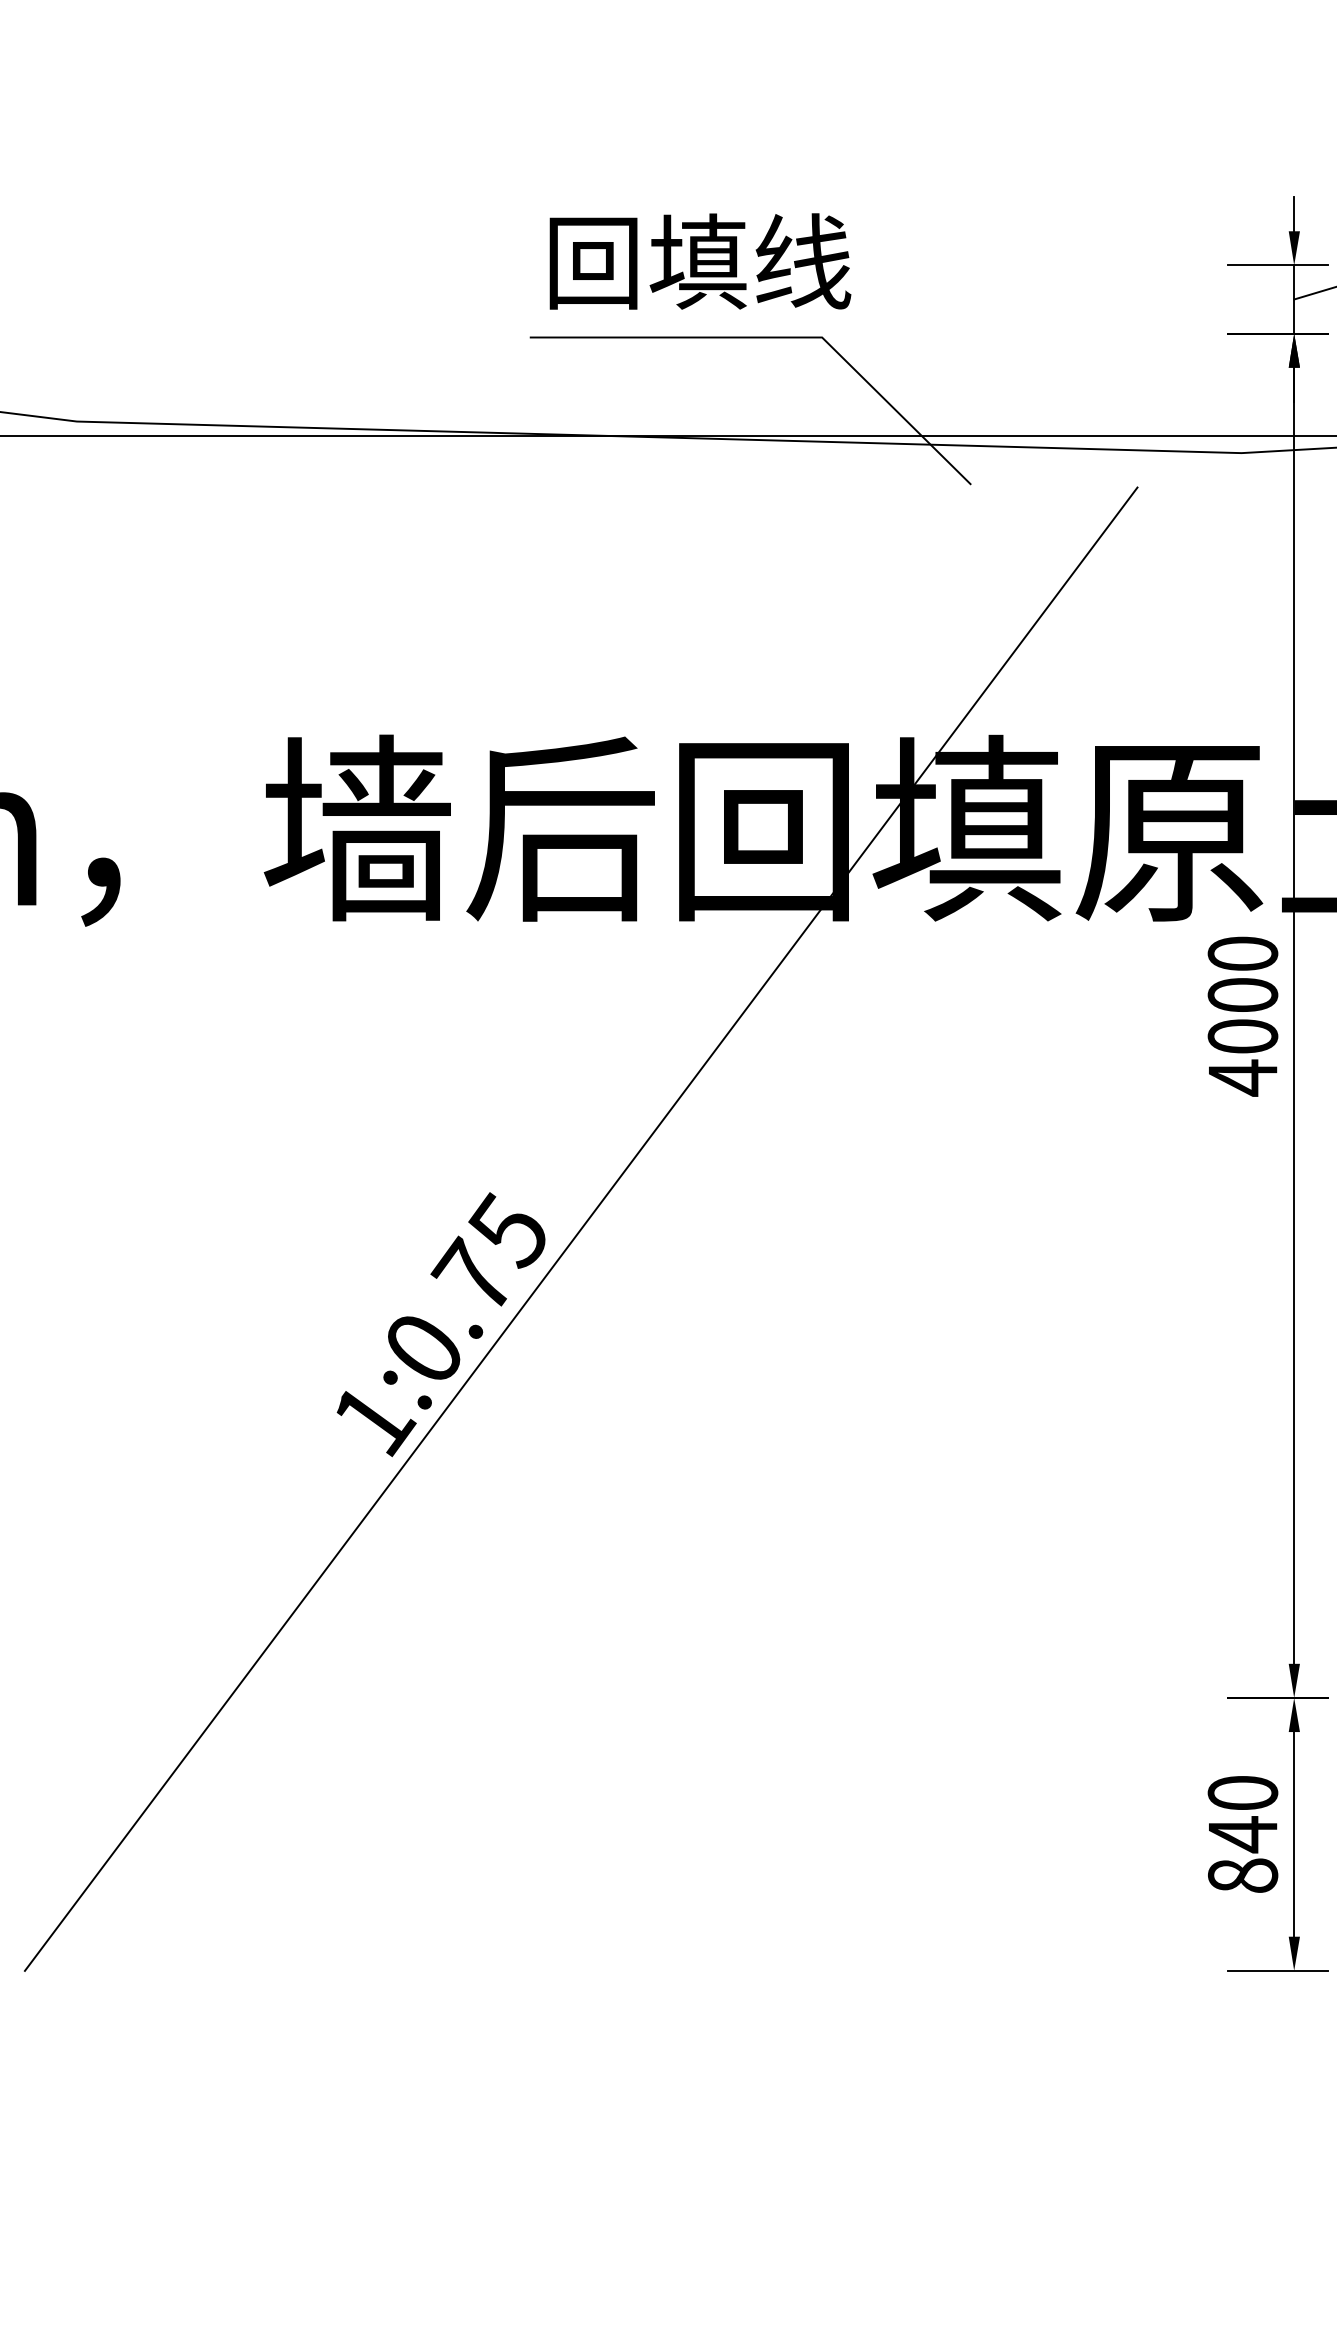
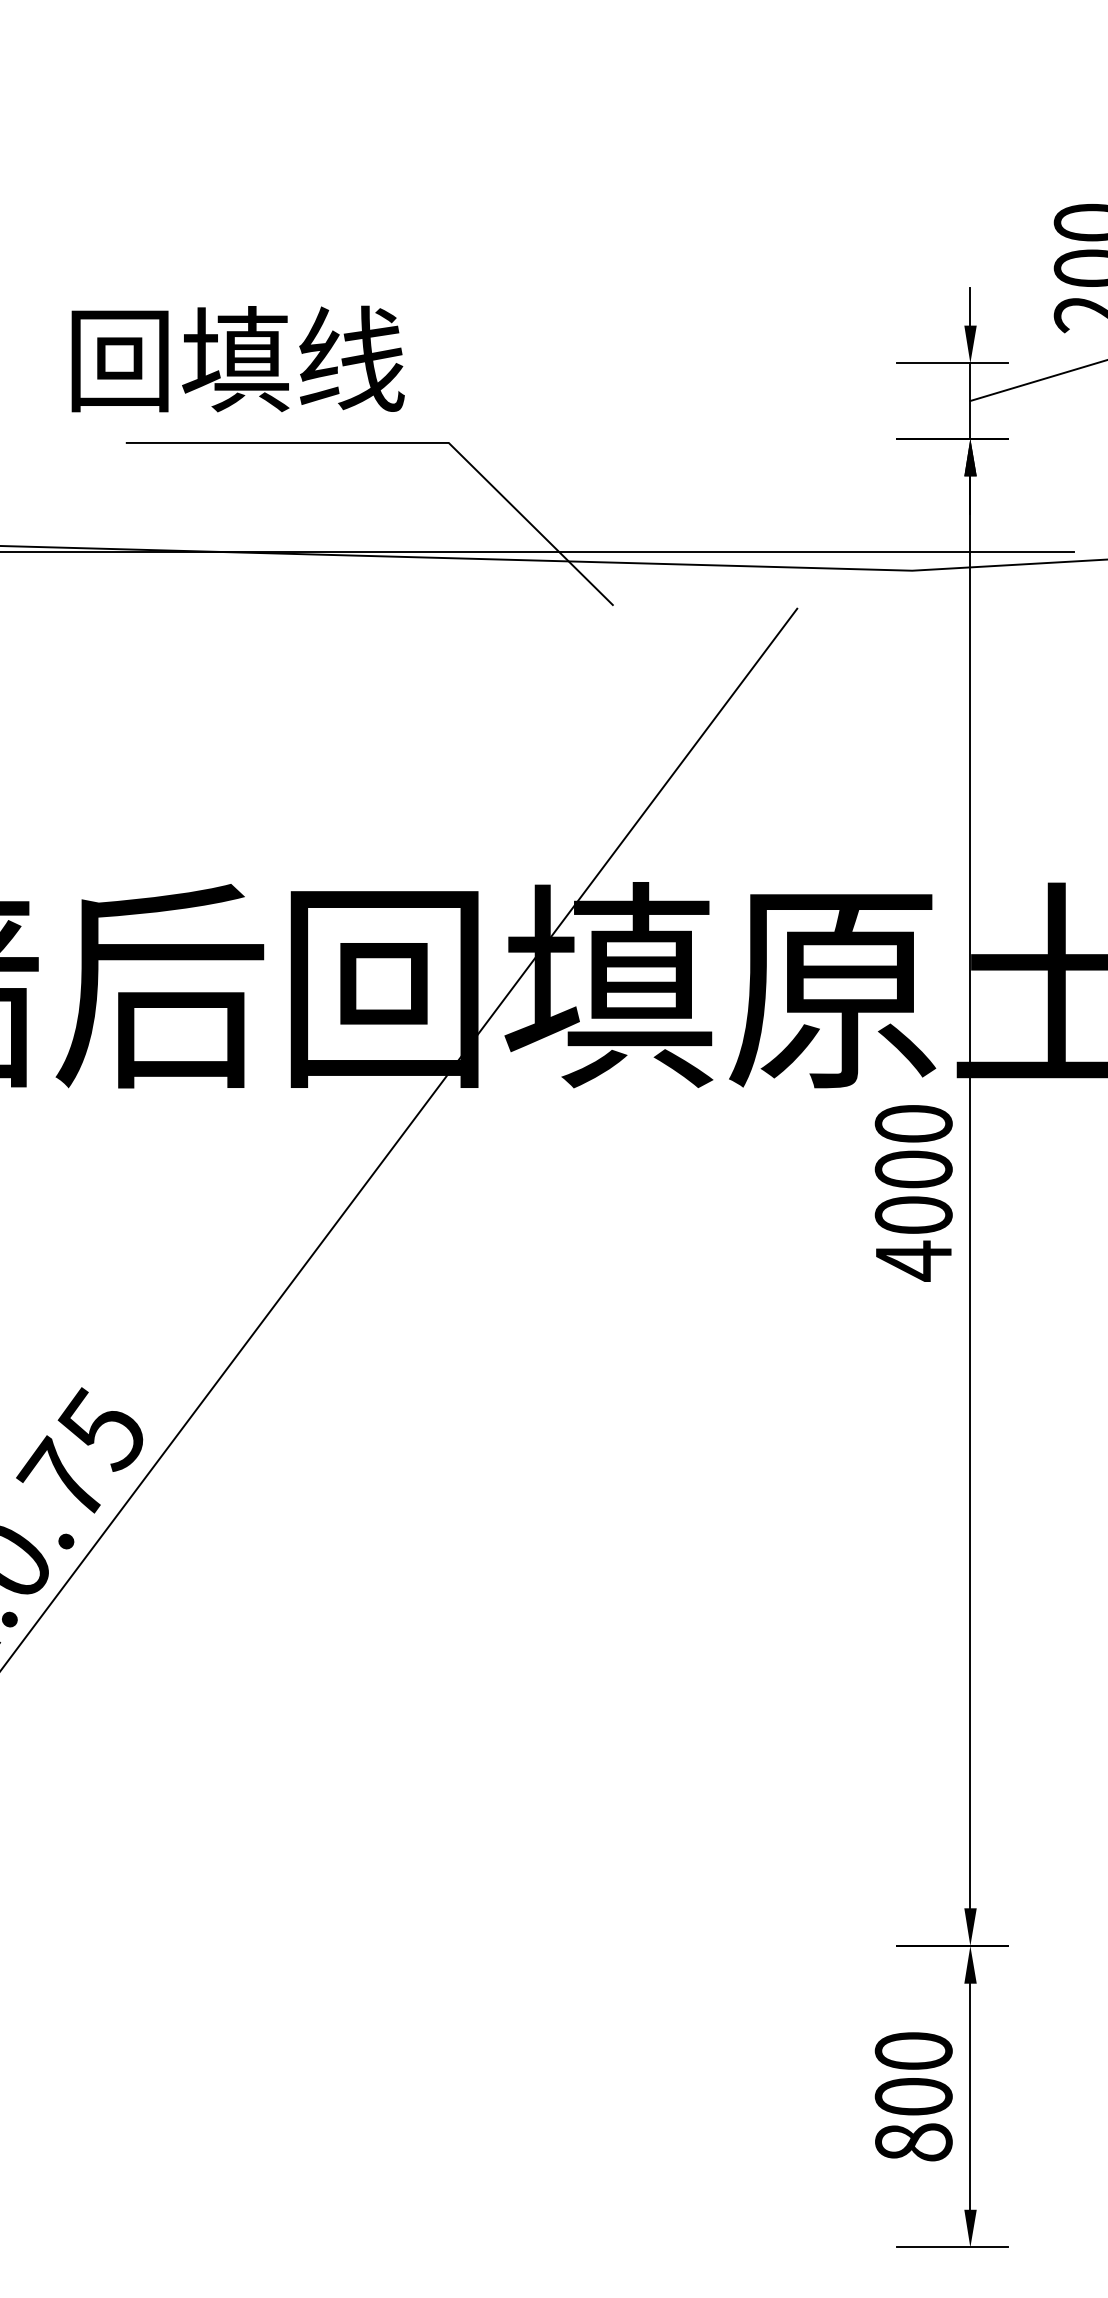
text: (700, 261) -> (238, 359), moved
text: (1242, 1834) -> (913, 2096), 840 -> 800

